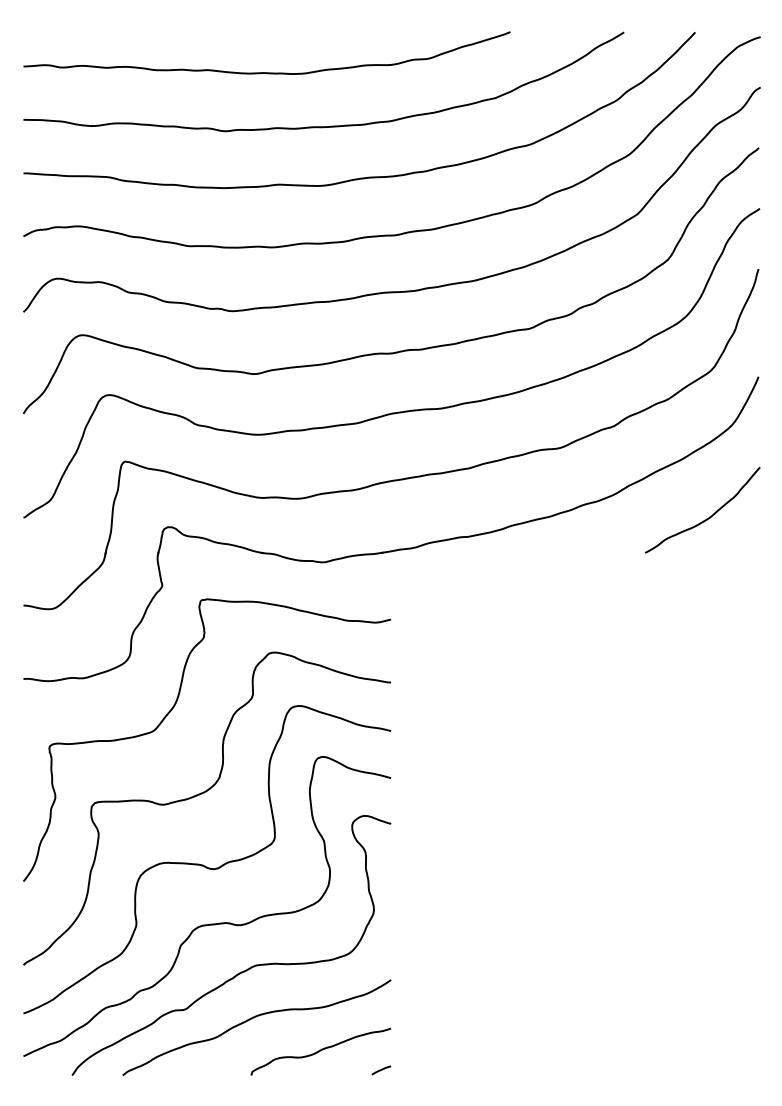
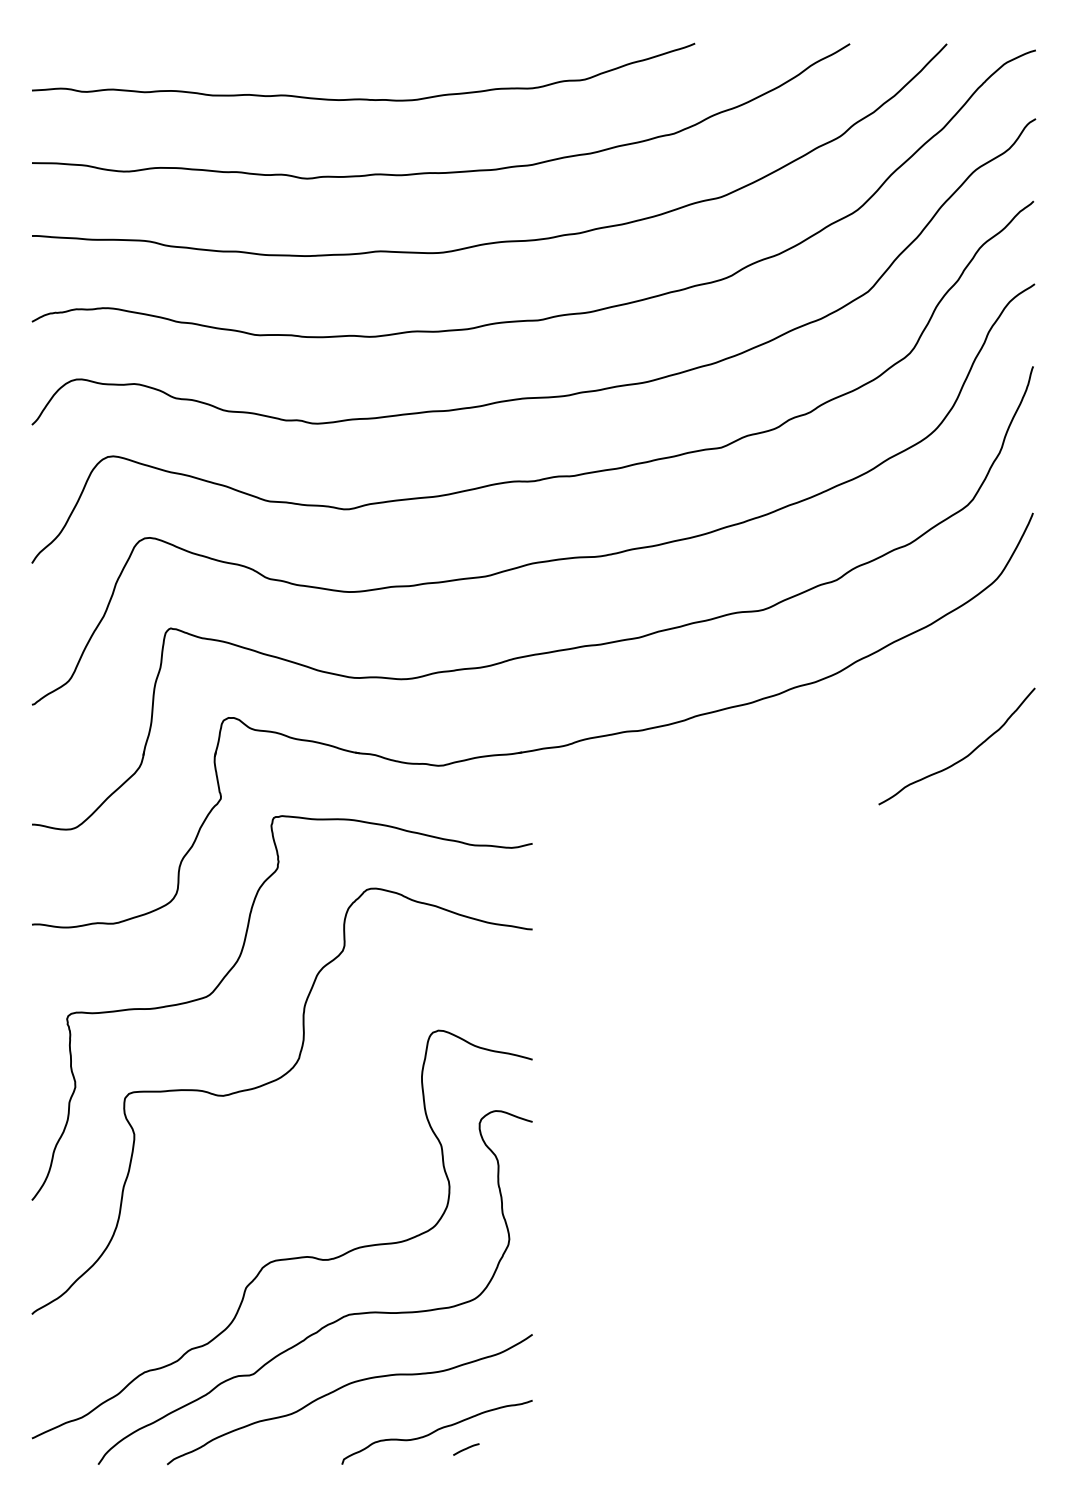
curve: (706, 518) -> (962, 757), moved
curve: (205, 865) -> (279, 1178), removed
line: (381, 1070) -> (466, 1449), moved

